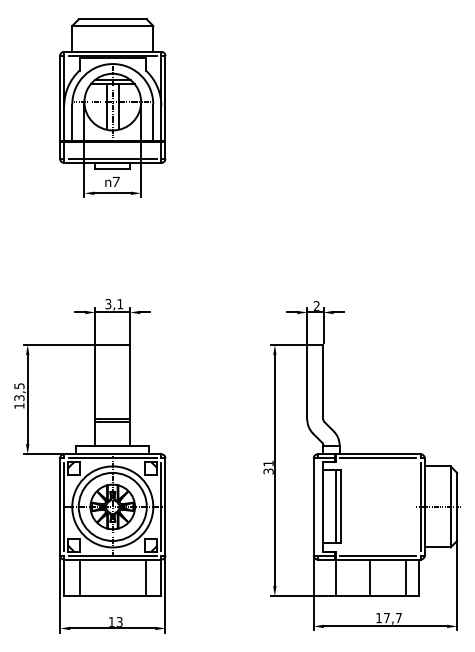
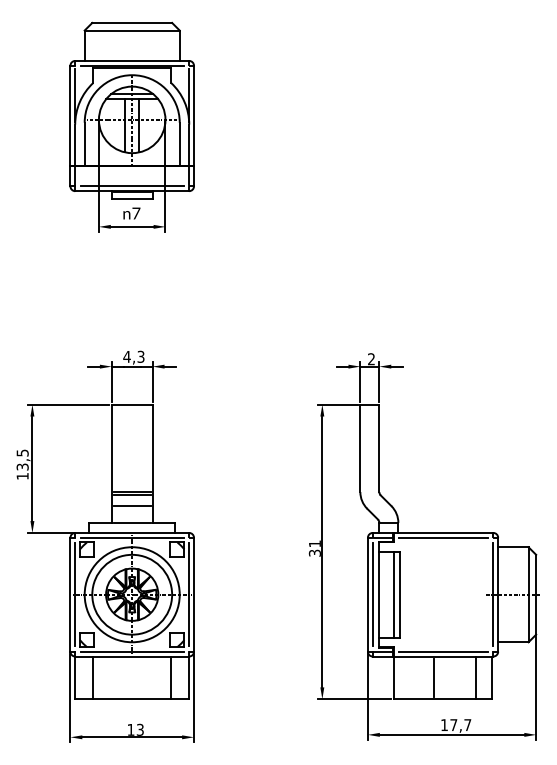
text: (113, 303) -> (133, 356), 3,1 -> 4,3
line: (112, 431) -> (131, 506), added
line: (317, 506) -> (372, 594), added

